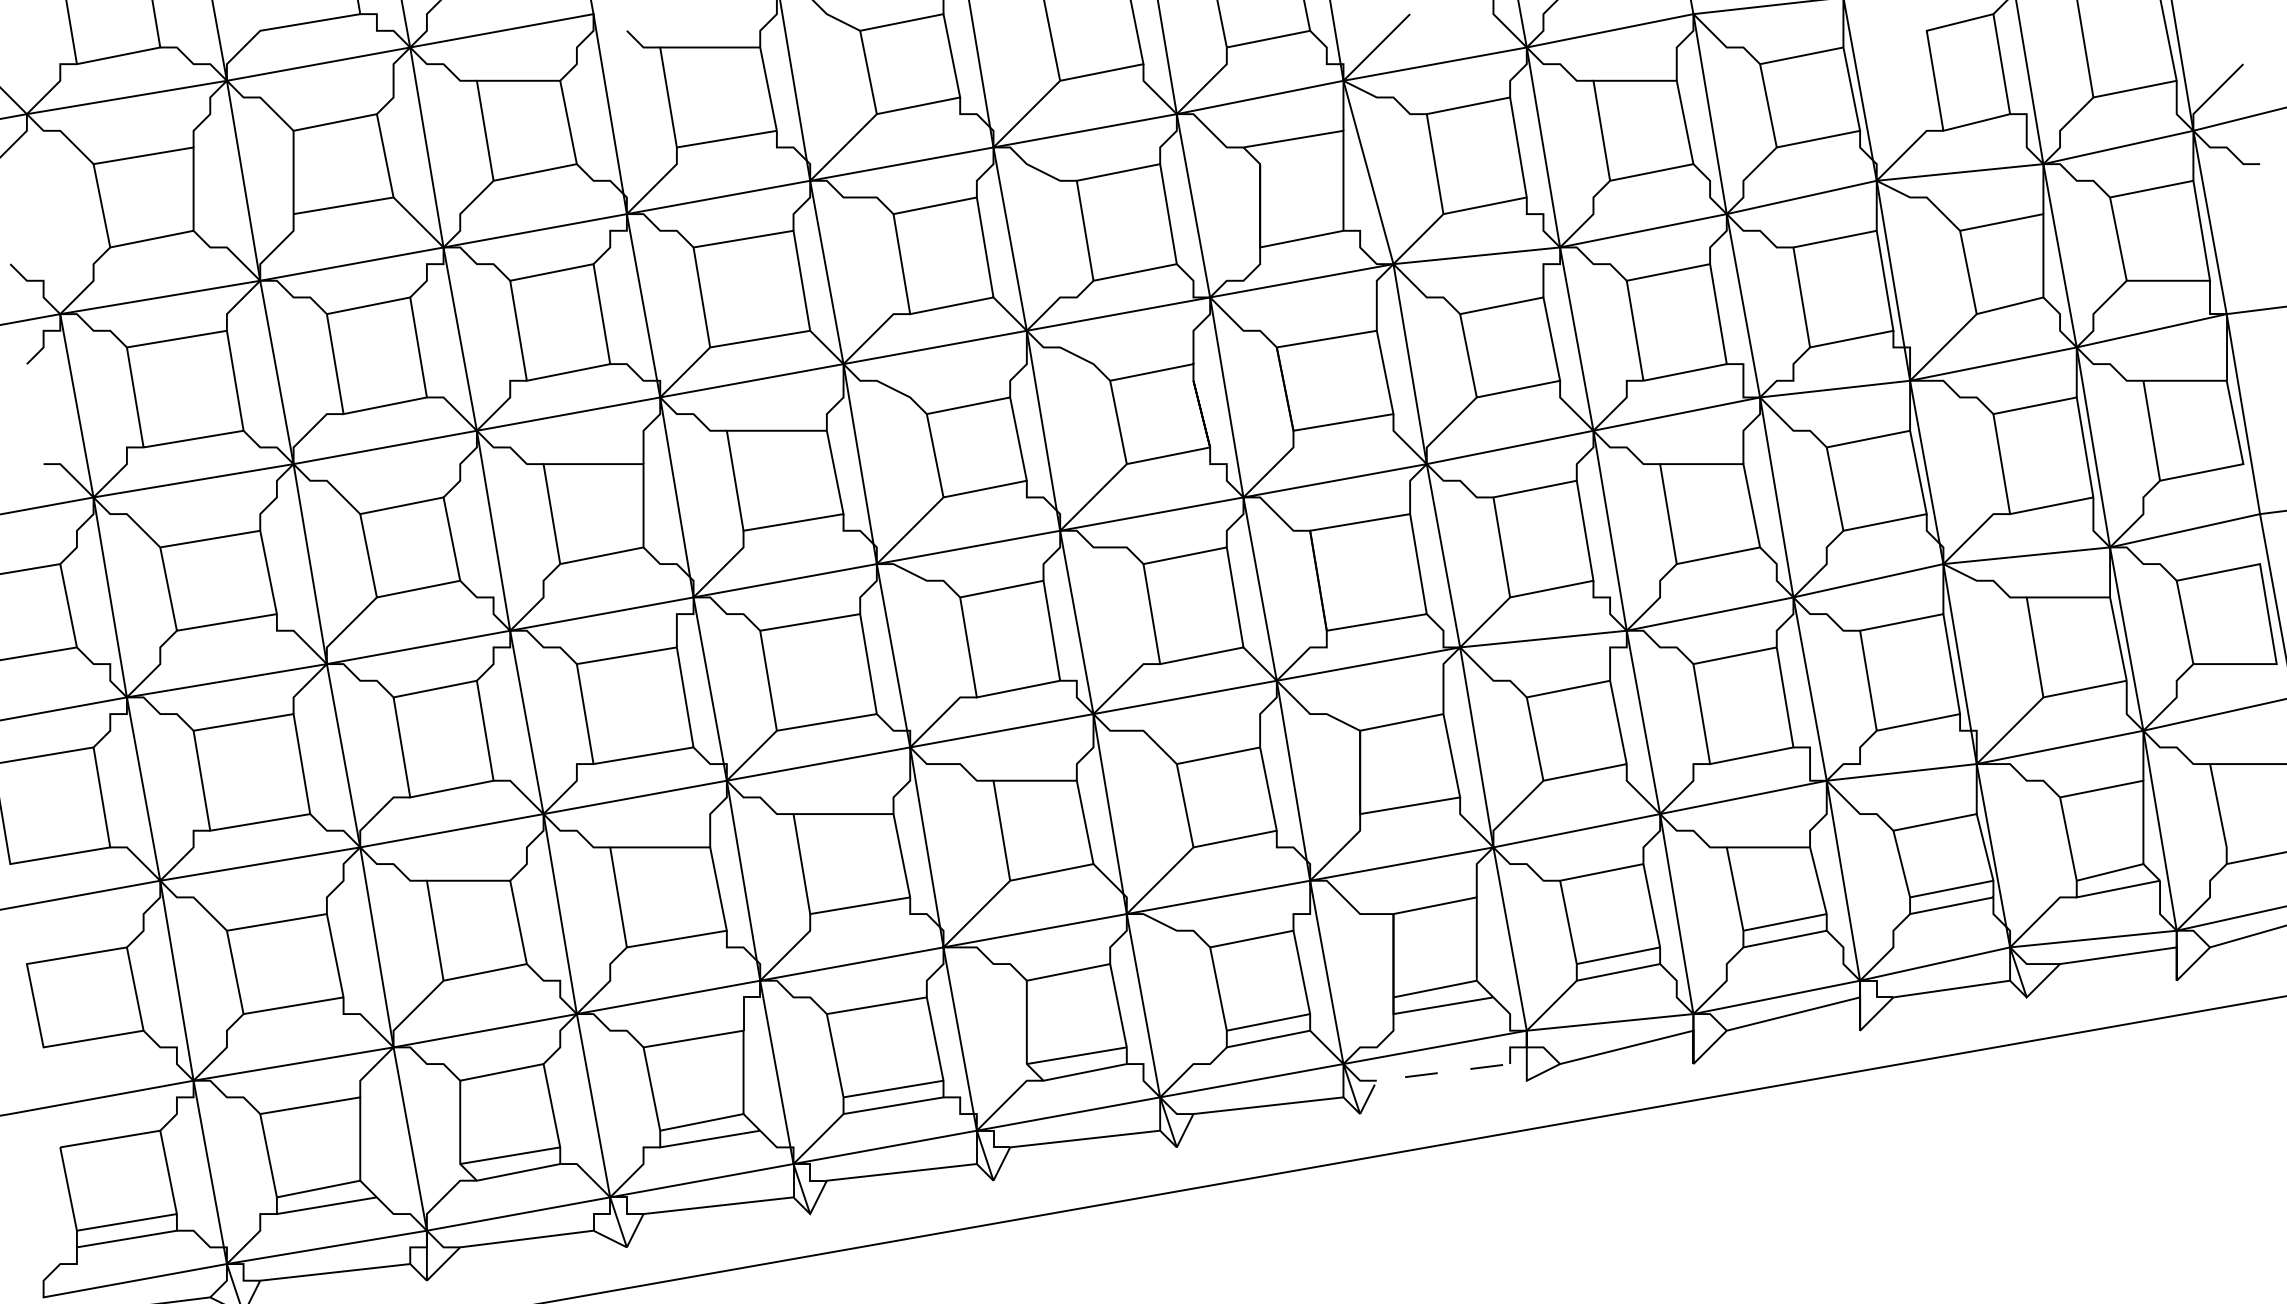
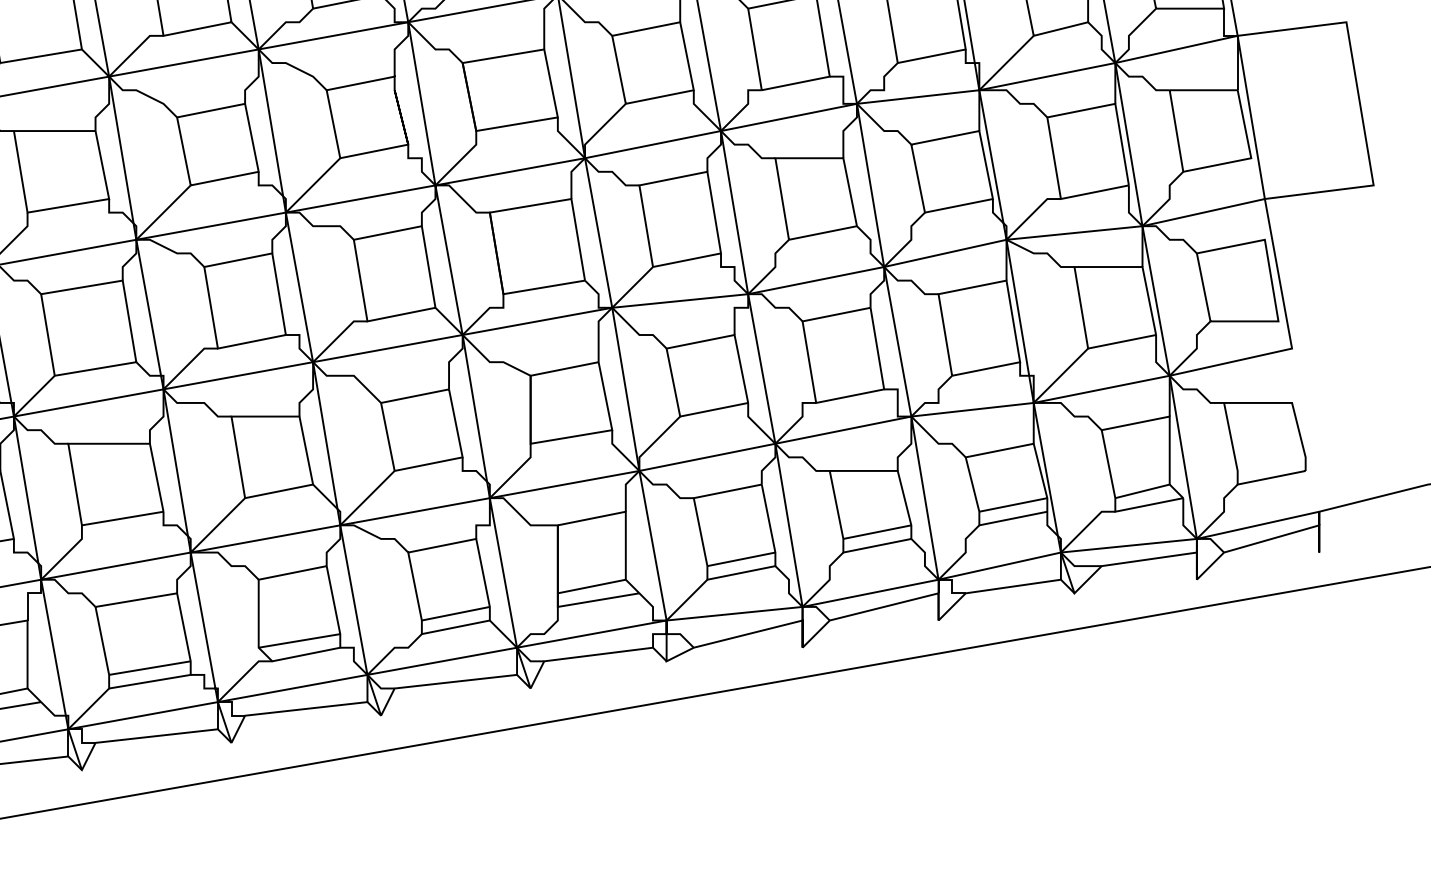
line: (1437, 1073) -> (593, 655), dashed -> solid

